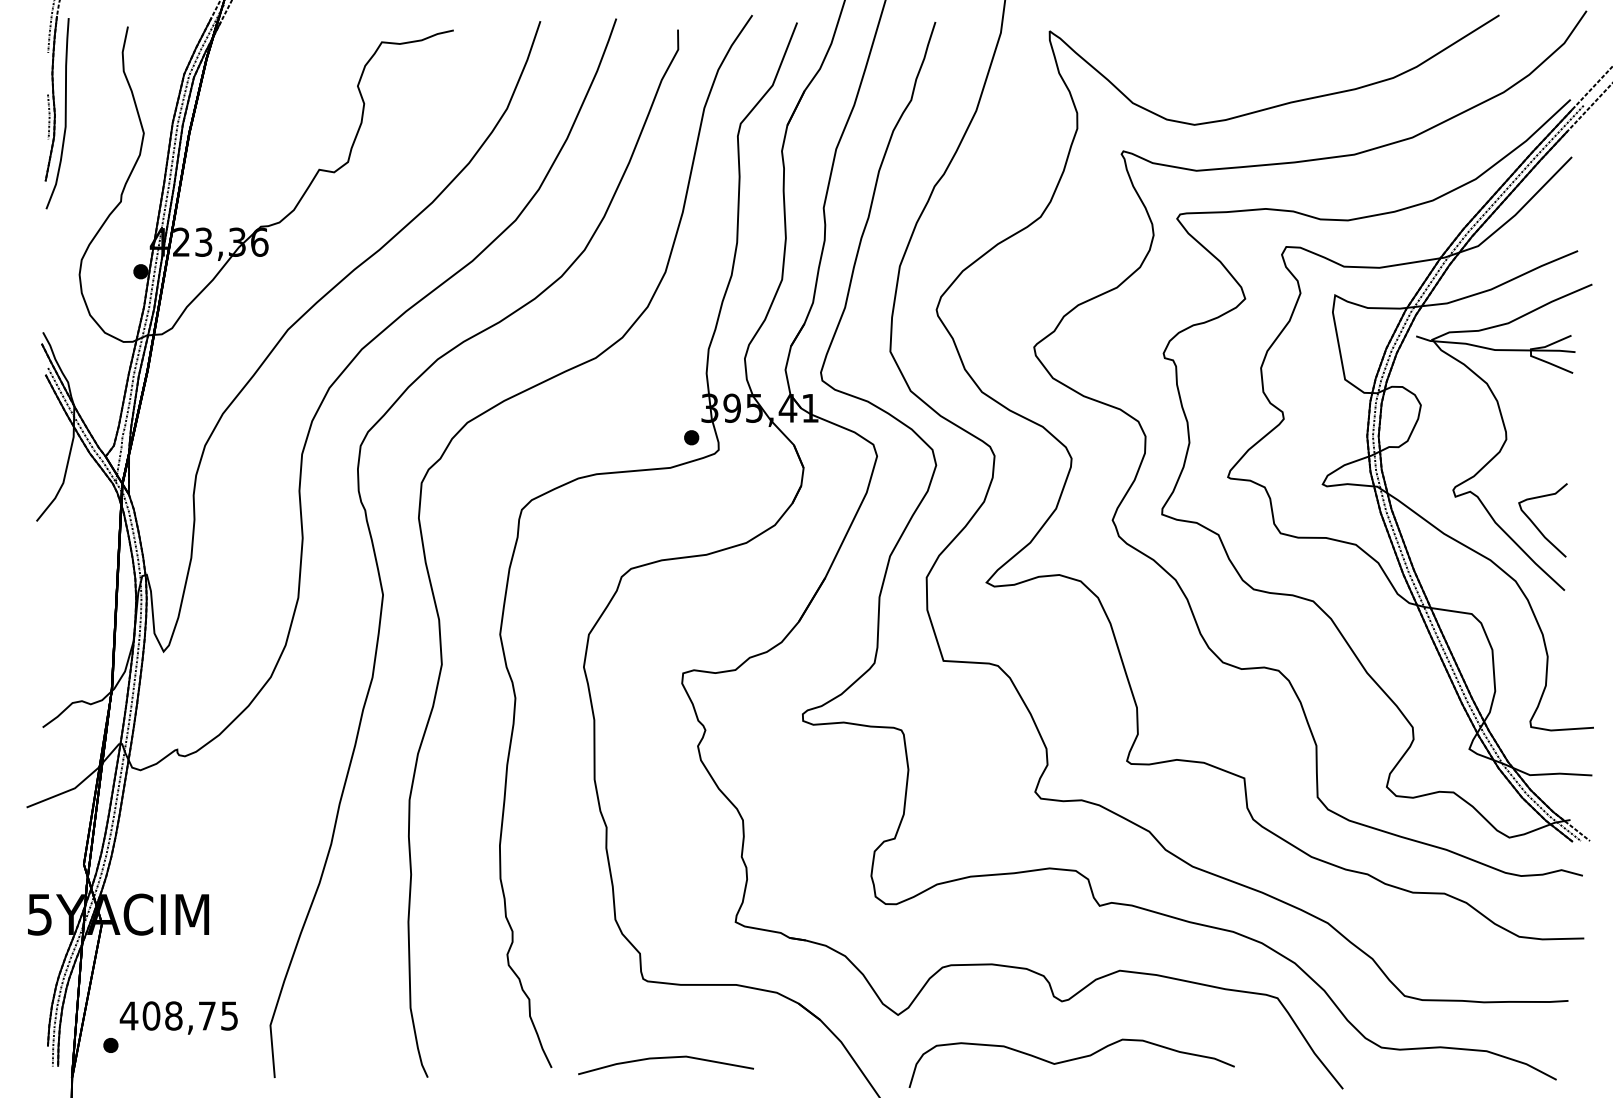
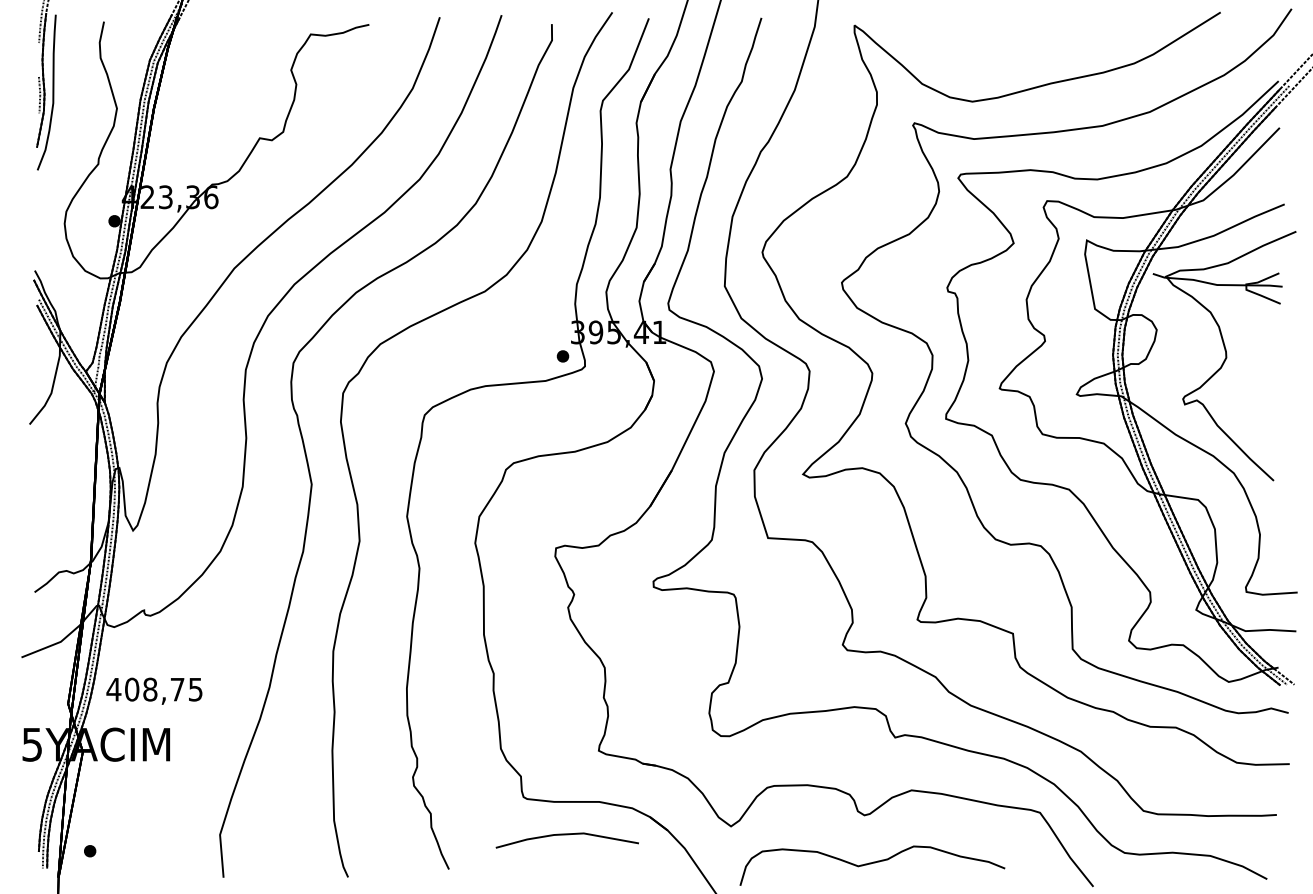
curve: (1536, 525) -> (1250, 427), removed
text: (178, 1017) -> (154, 690), moved
line: (665, 1058) -> (566, 834), moved

